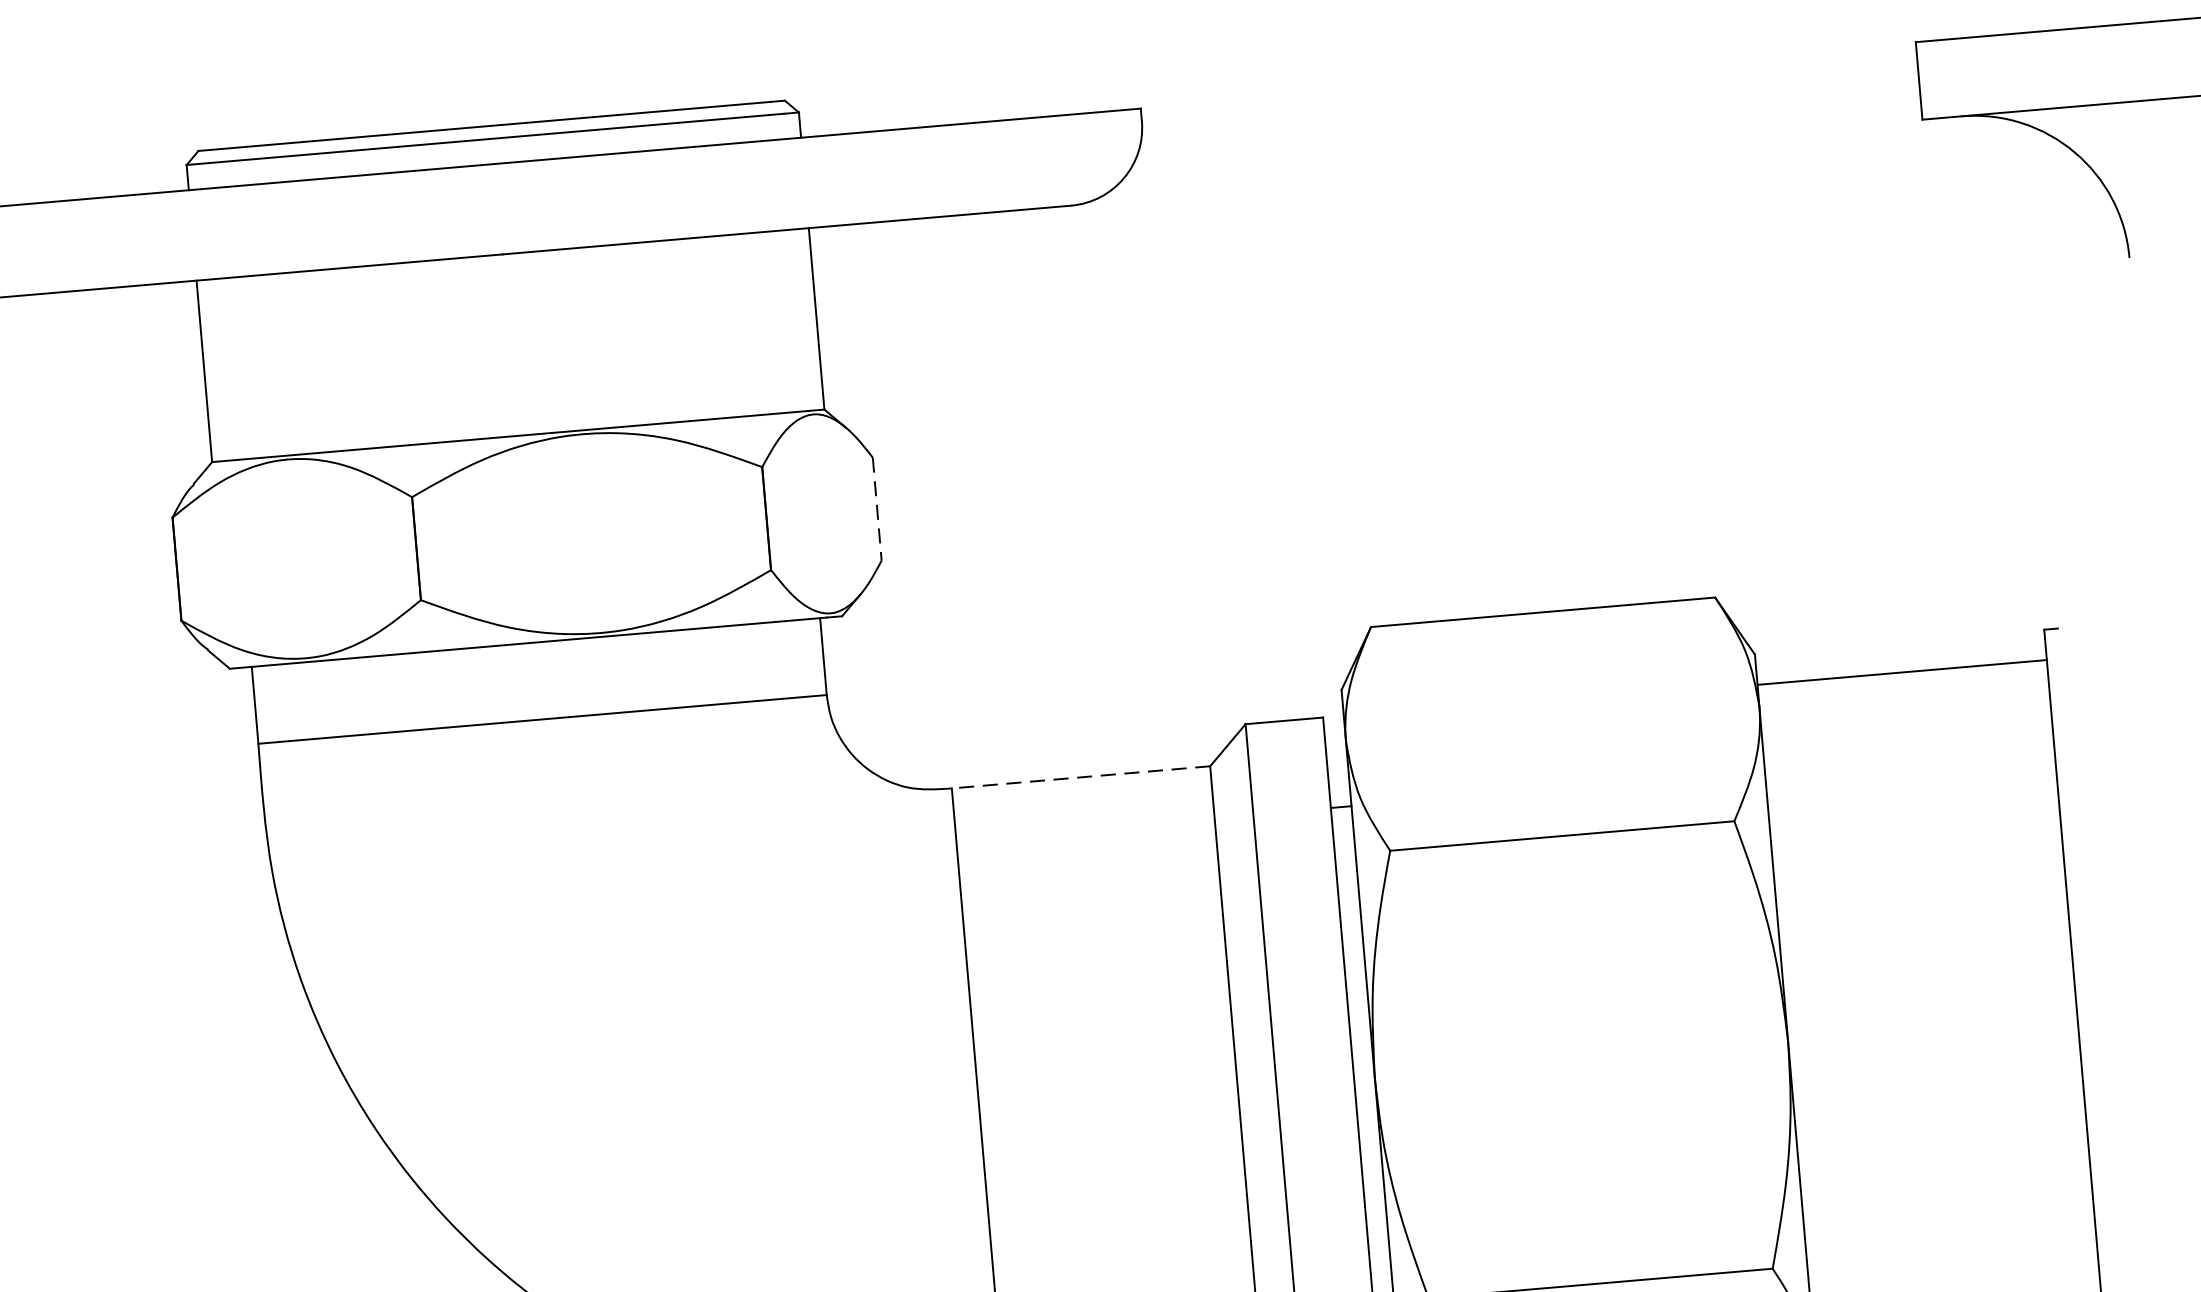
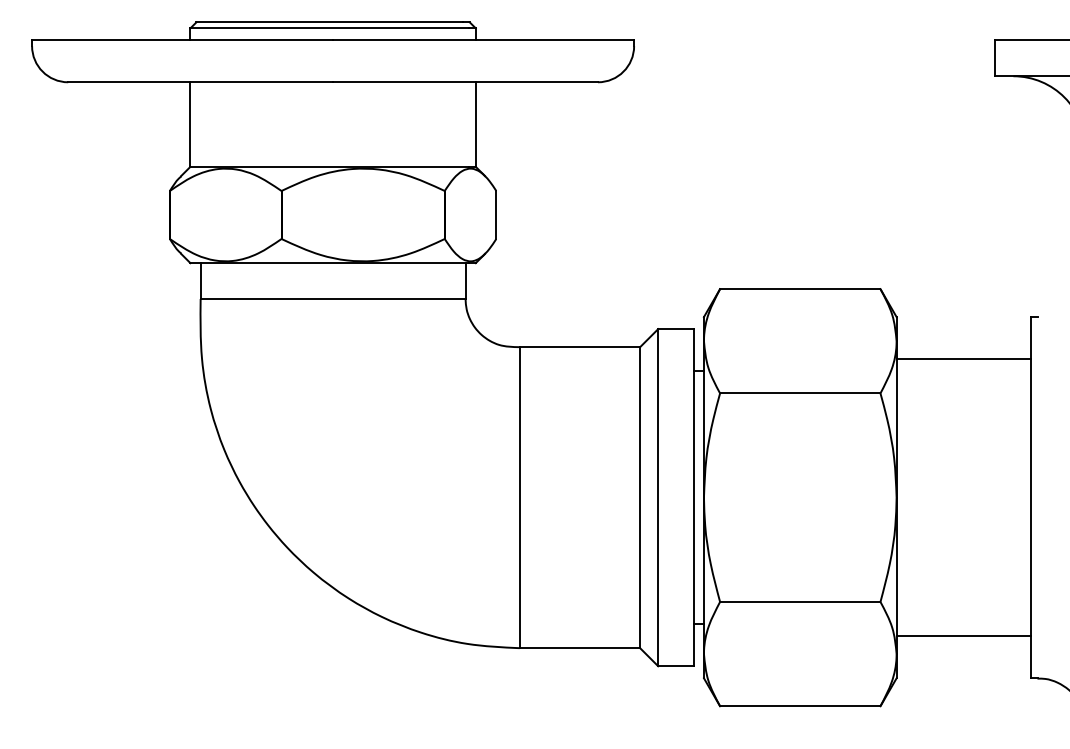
line: (877, 510) -> (496, 215), dashed -> solid
line: (1901, 673) -> (963, 359), moved
line: (1080, 778) -> (579, 347), dashed -> solid

